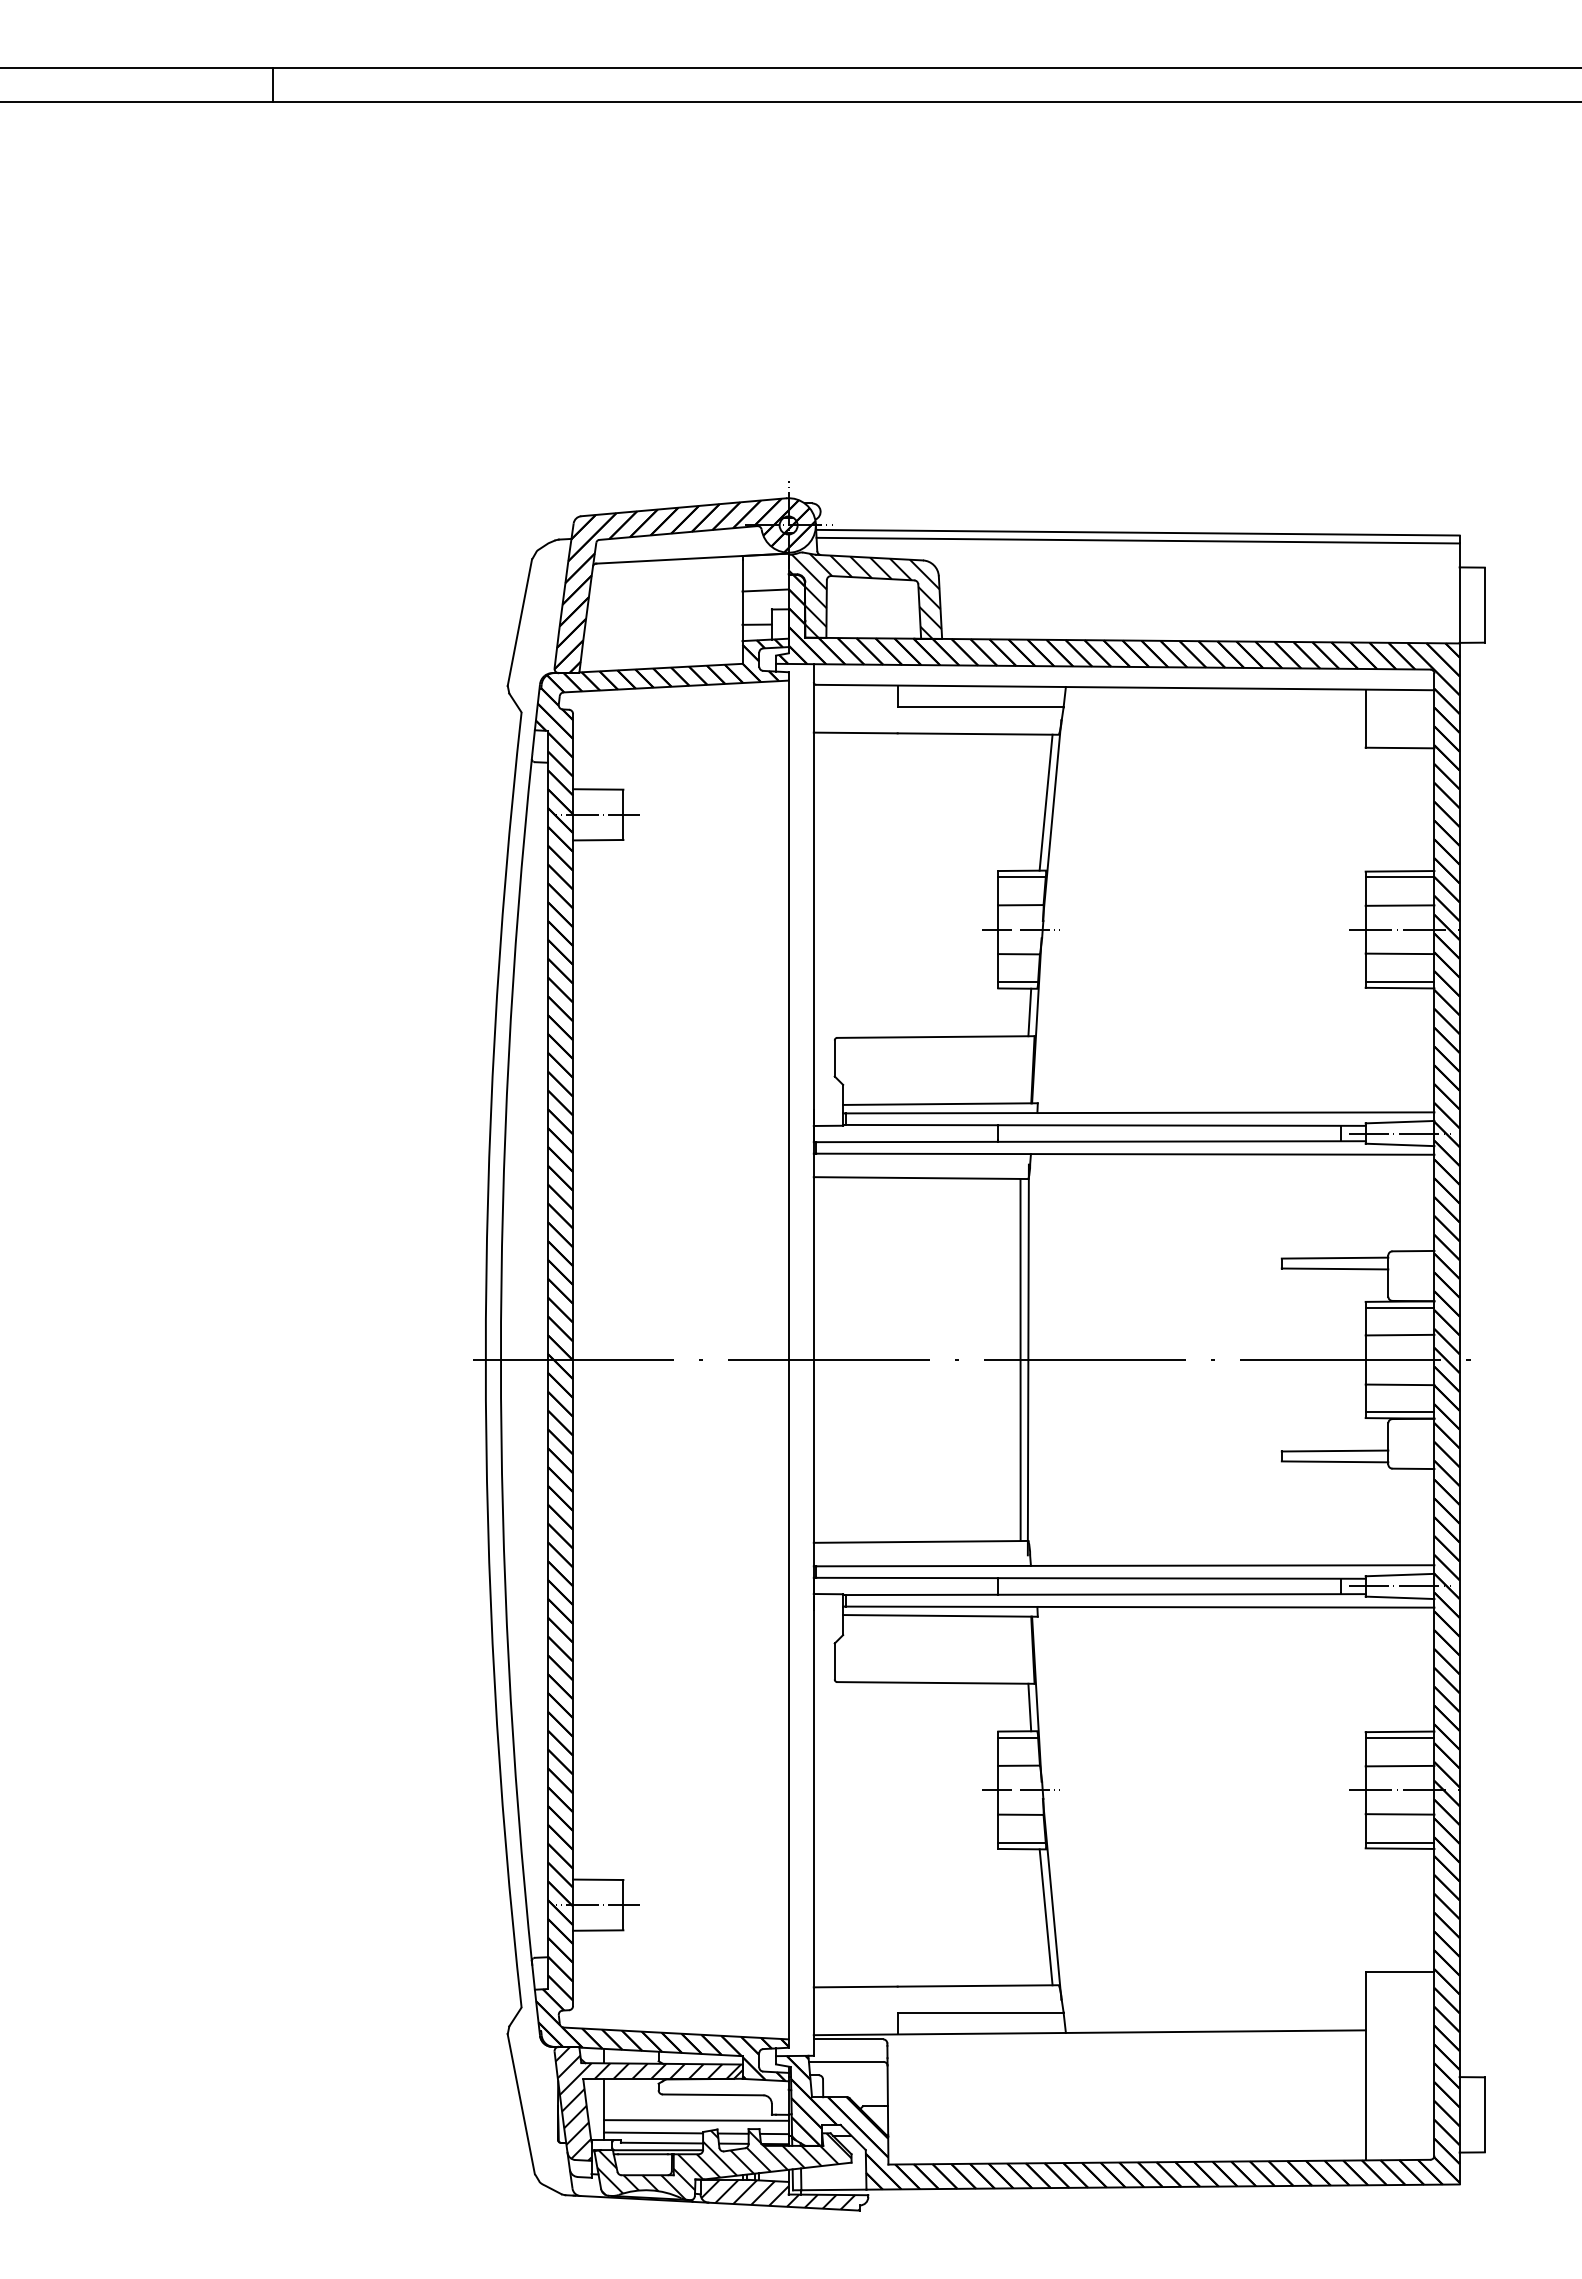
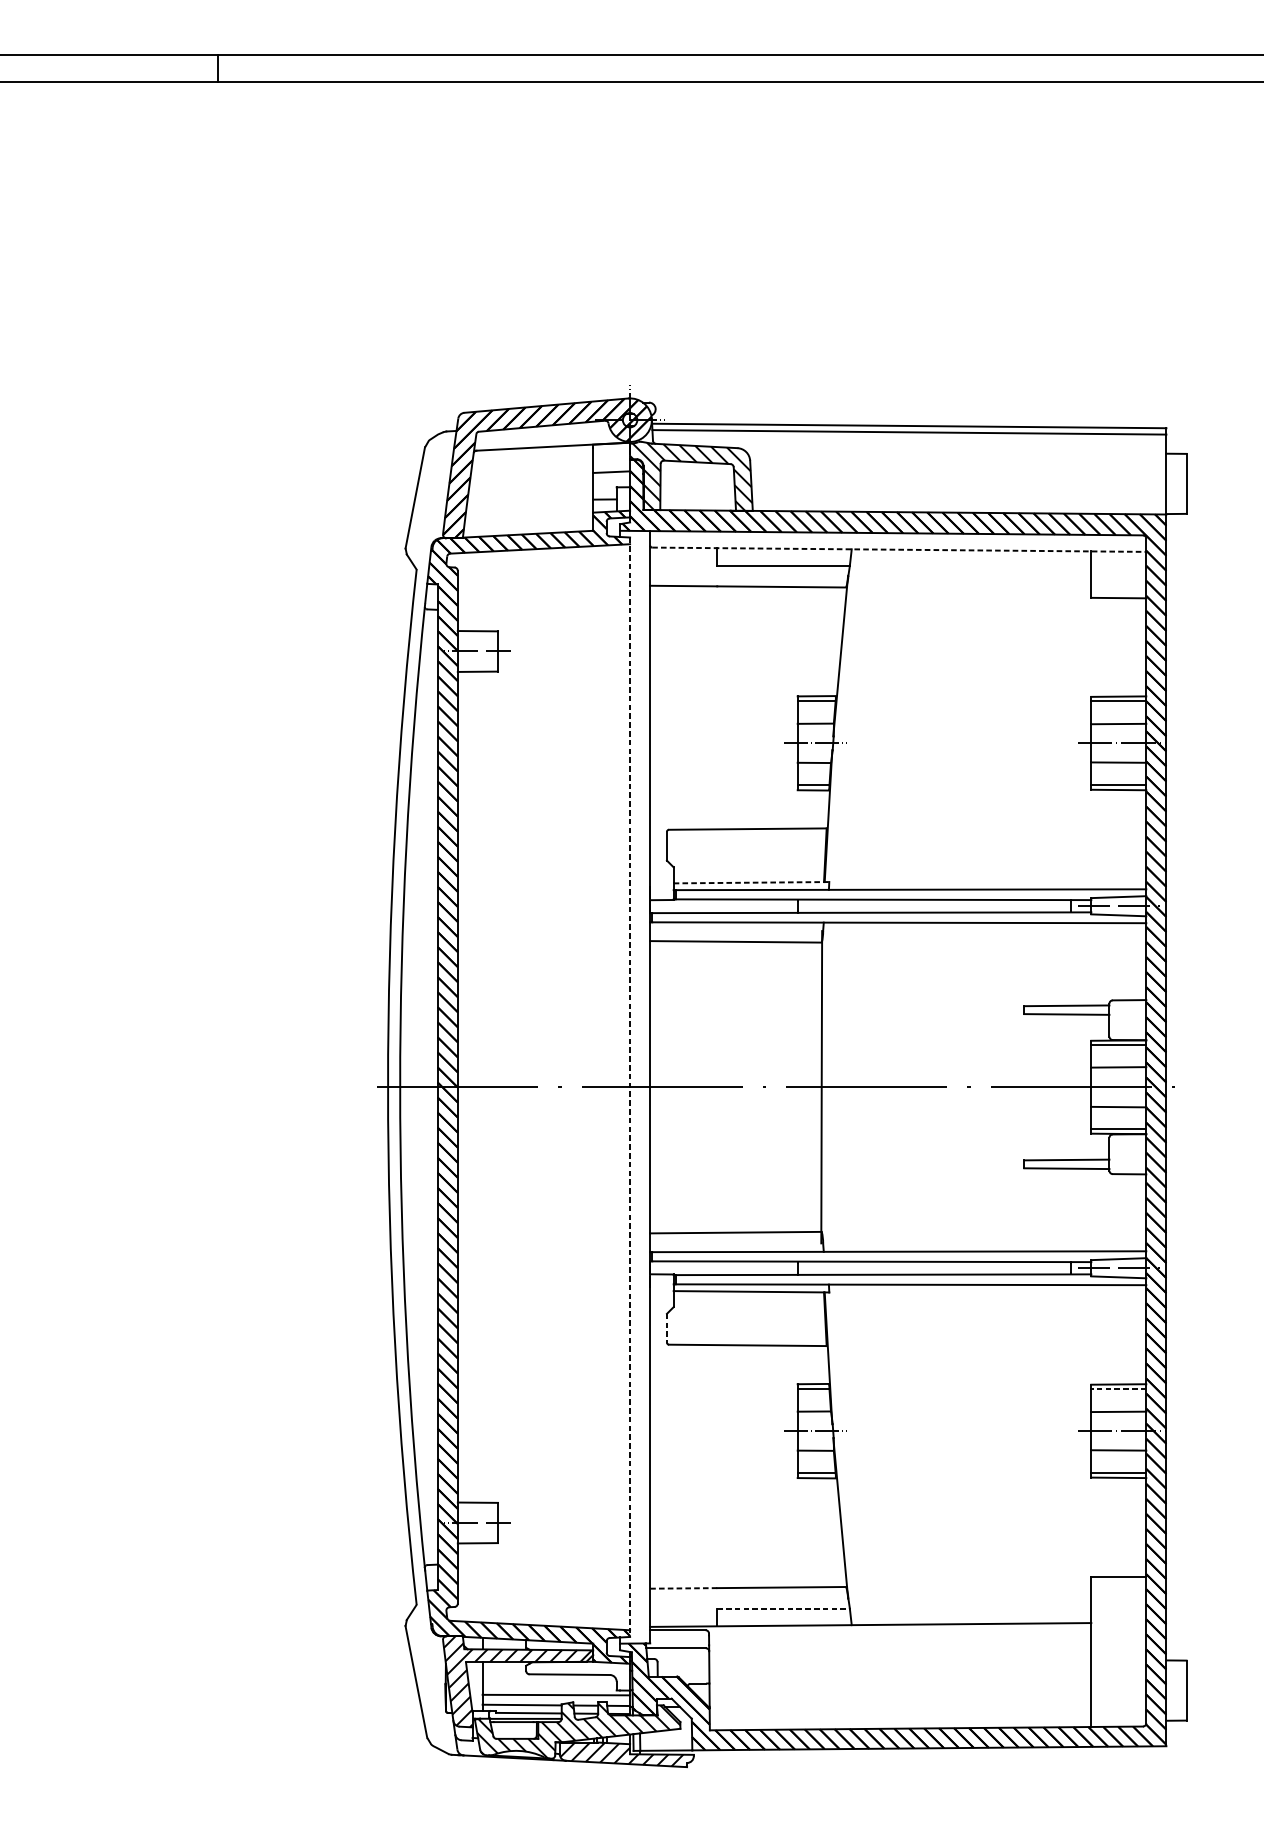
line: (1125, 687) -> (899, 549), solid -> dashed
line: (1045, 802) -> (835, 641), removed
line: (1029, 1012) -> (822, 809), removed
line: (940, 1104) -> (751, 883), solid -> dashed
line: (1020, 1359) -> (815, 1086), removed
line: (788, 1360) -> (630, 1087), solid -> dashed
line: (834, 1662) -> (666, 1329), solid -> dashed
line: (1029, 1707) -> (822, 1365), removed
line: (1399, 1737) -> (1118, 1388), solid -> dashed
line: (1045, 1917) -> (835, 1532), removed
line: (855, 1987) -> (683, 1588), solid -> dashed
line: (980, 2012) -> (783, 1608), solid -> dashed

